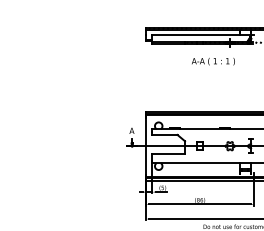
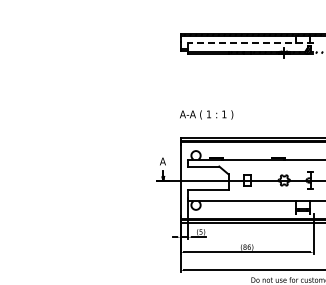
line: (203, 35) -> (251, 43), solid -> dashed
text: (213, 61) -> (206, 114), moved

